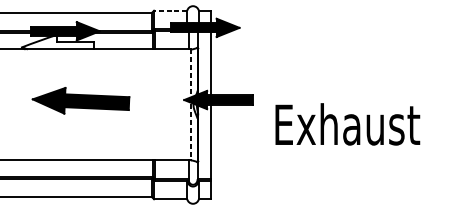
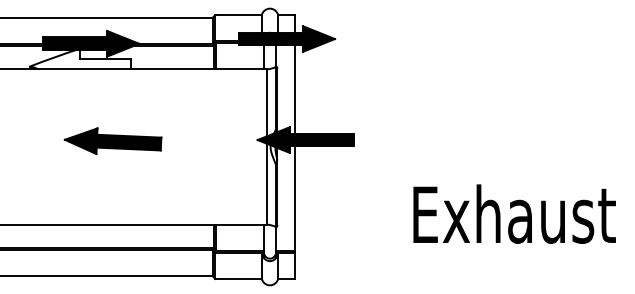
line: (170, 11) -> (238, 15), dashed -> solid
part: (80, 101) -> (112, 141), size x0.71
line: (190, 104) -> (266, 146), dashed -> solid
text: (347, 123) -> (514, 213), moved

